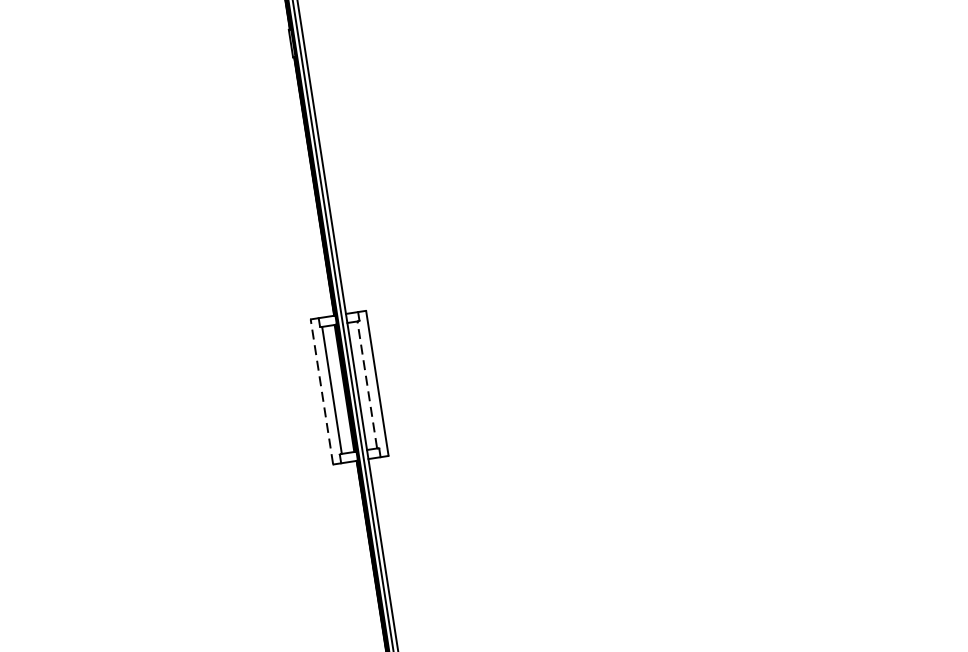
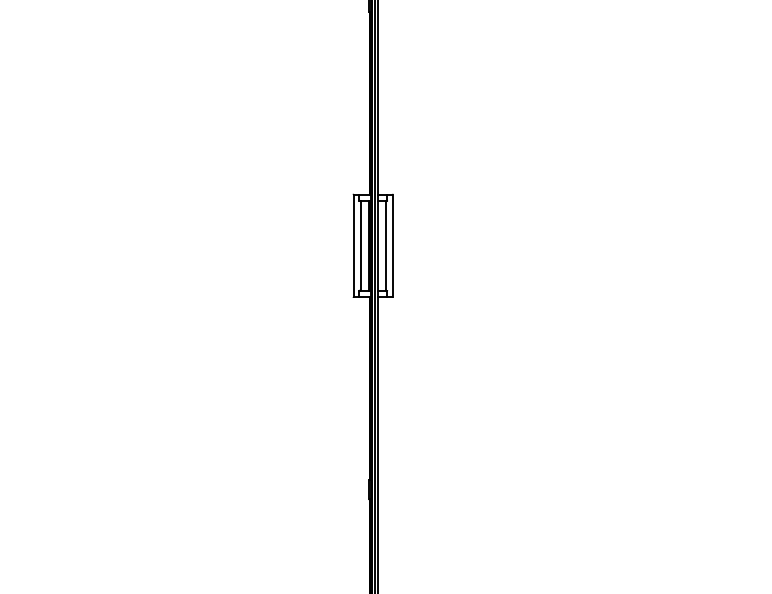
line: (367, 384) -> (385, 245), dashed -> solid
line: (321, 391) -> (353, 245), dashed -> solid

